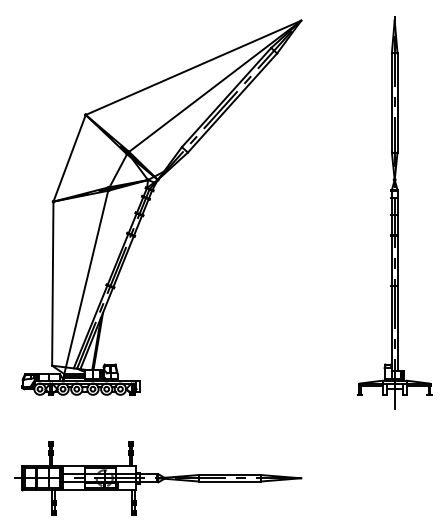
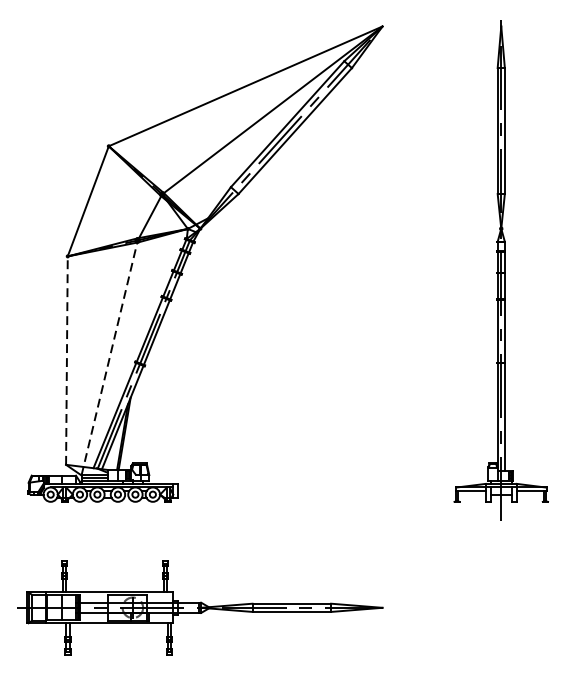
line: (86, 281) -> (109, 357), solid -> dashed
line: (52, 283) -> (66, 360), solid -> dashed

